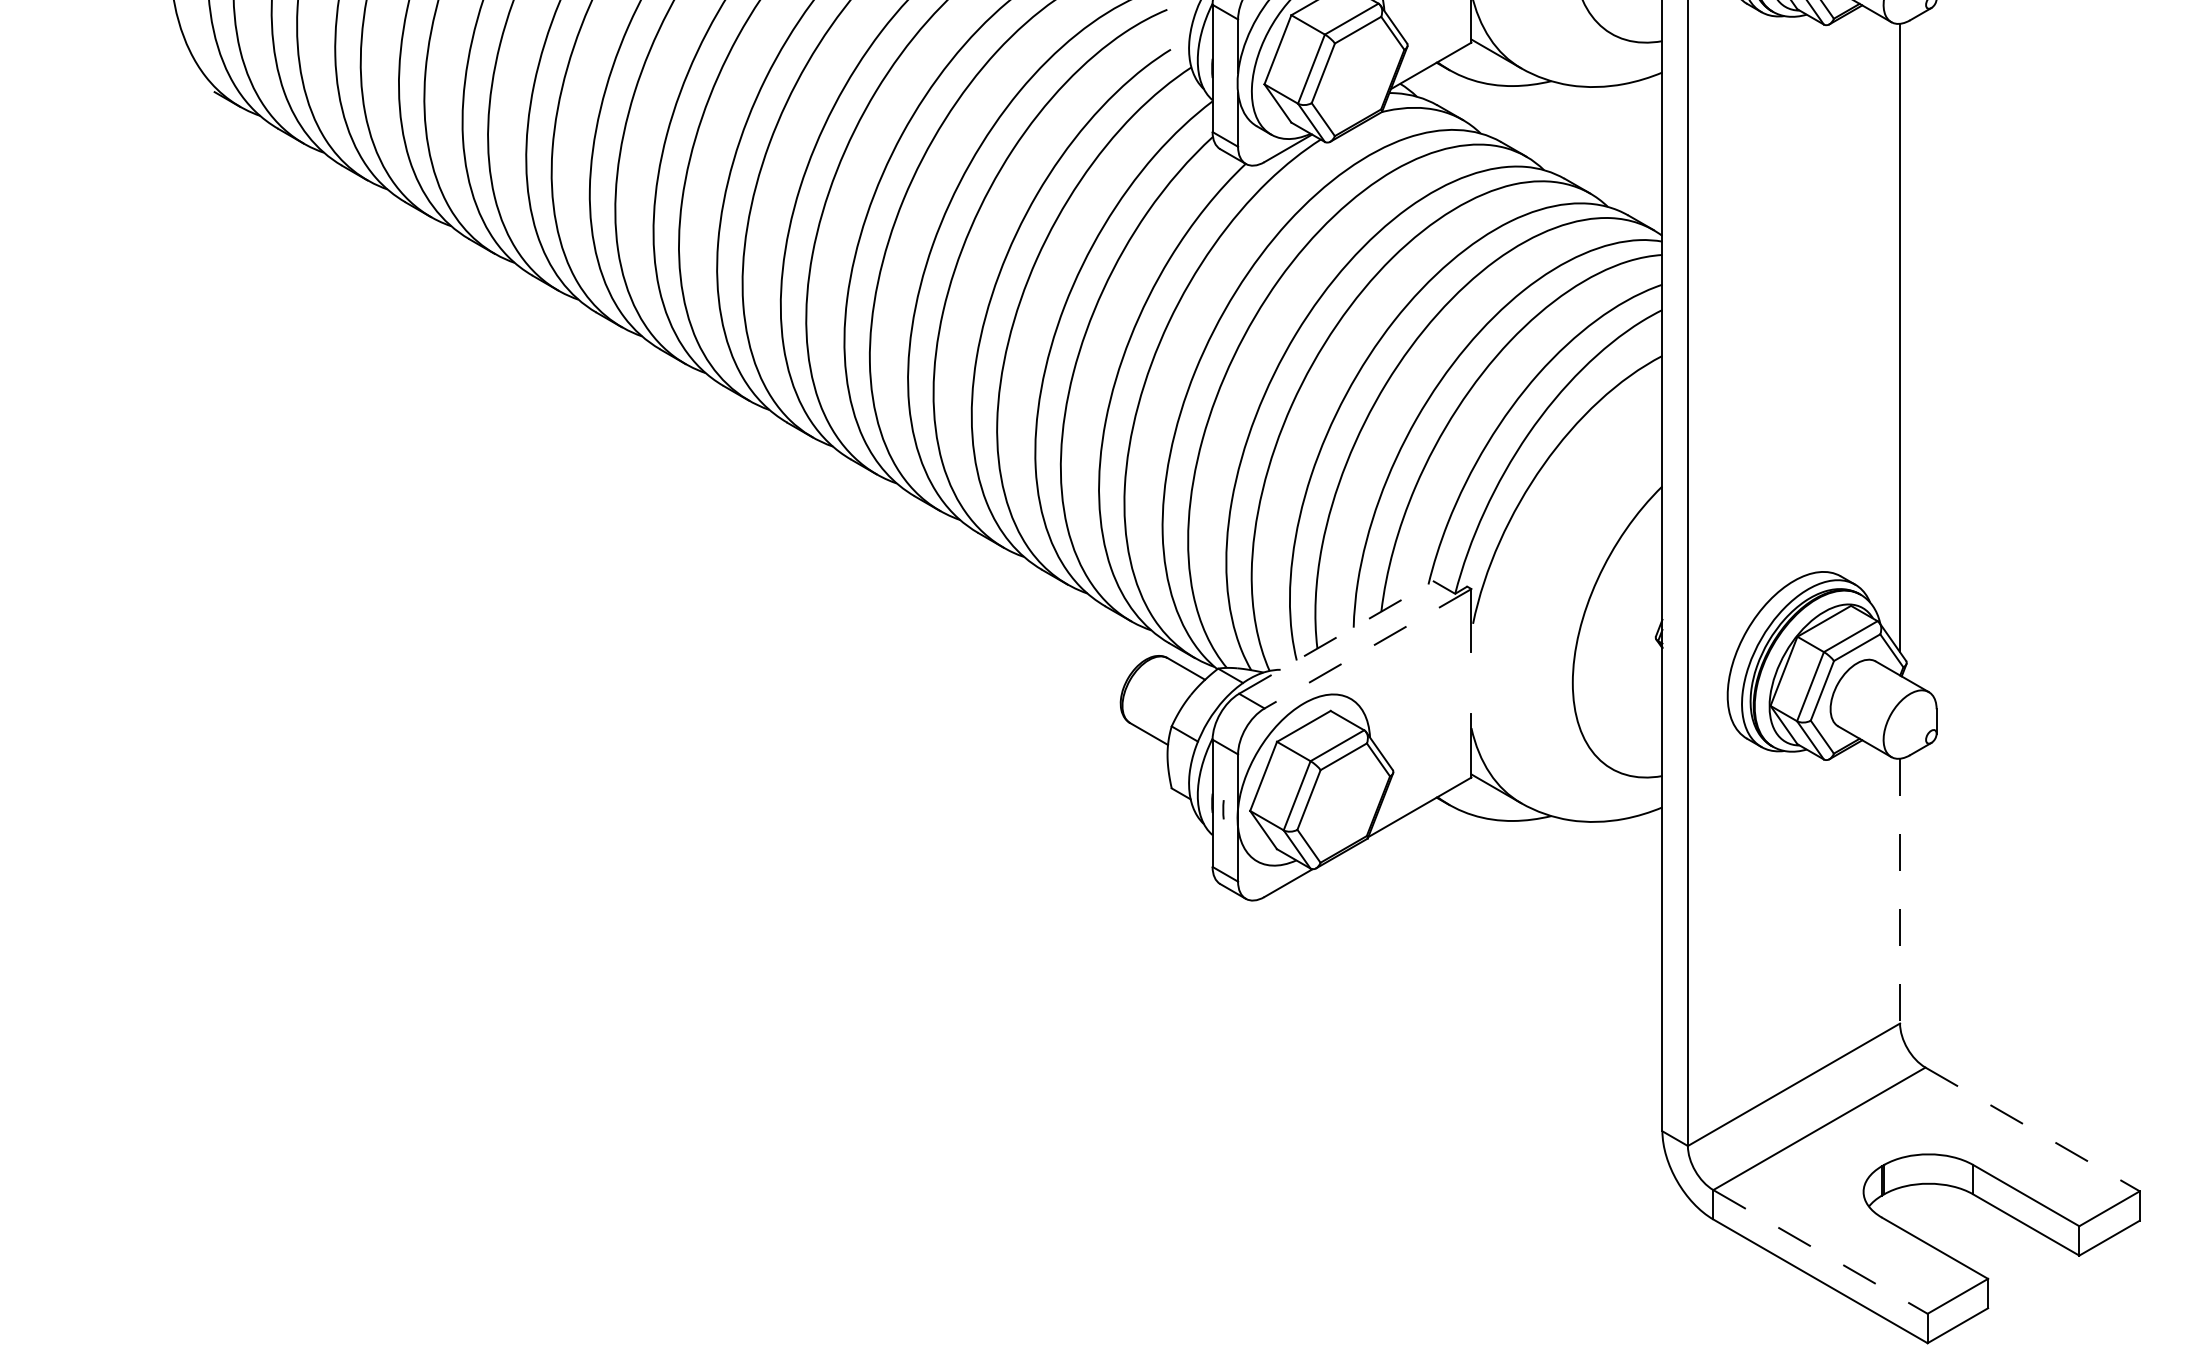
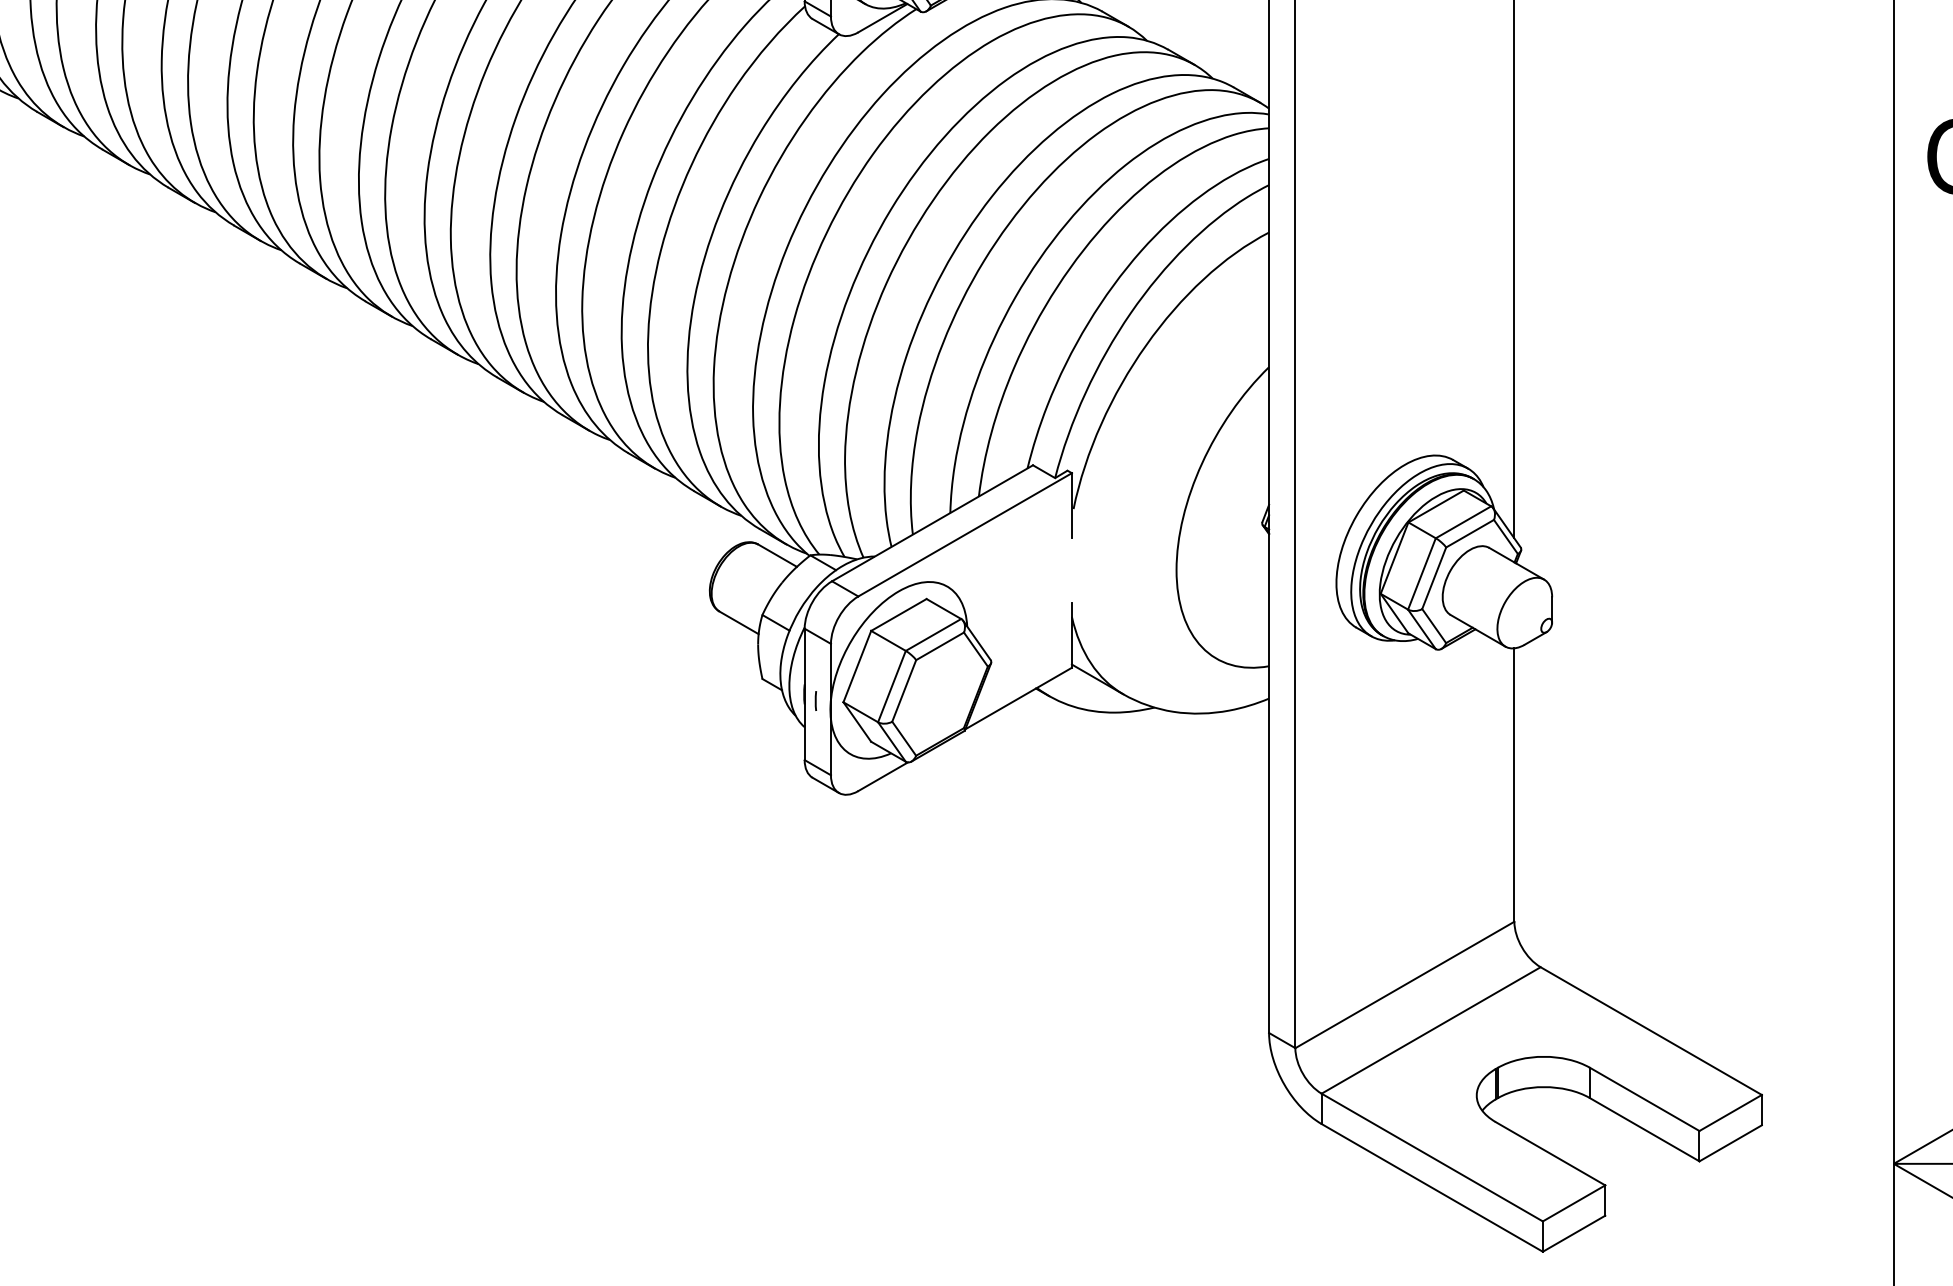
line: (1336, 637) -> (932, 523), dashed -> solid
line: (1367, 649) -> (964, 535), dashed -> solid
line: (1900, 891) -> (1514, 785), dashed -> solid
line: (2032, 1129) -> (1651, 1031), dashed -> solid
line: (1820, 1251) -> (1432, 1157), dashed -> solid

